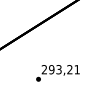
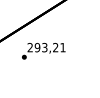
text: (57, 73) -> (43, 51), moved

